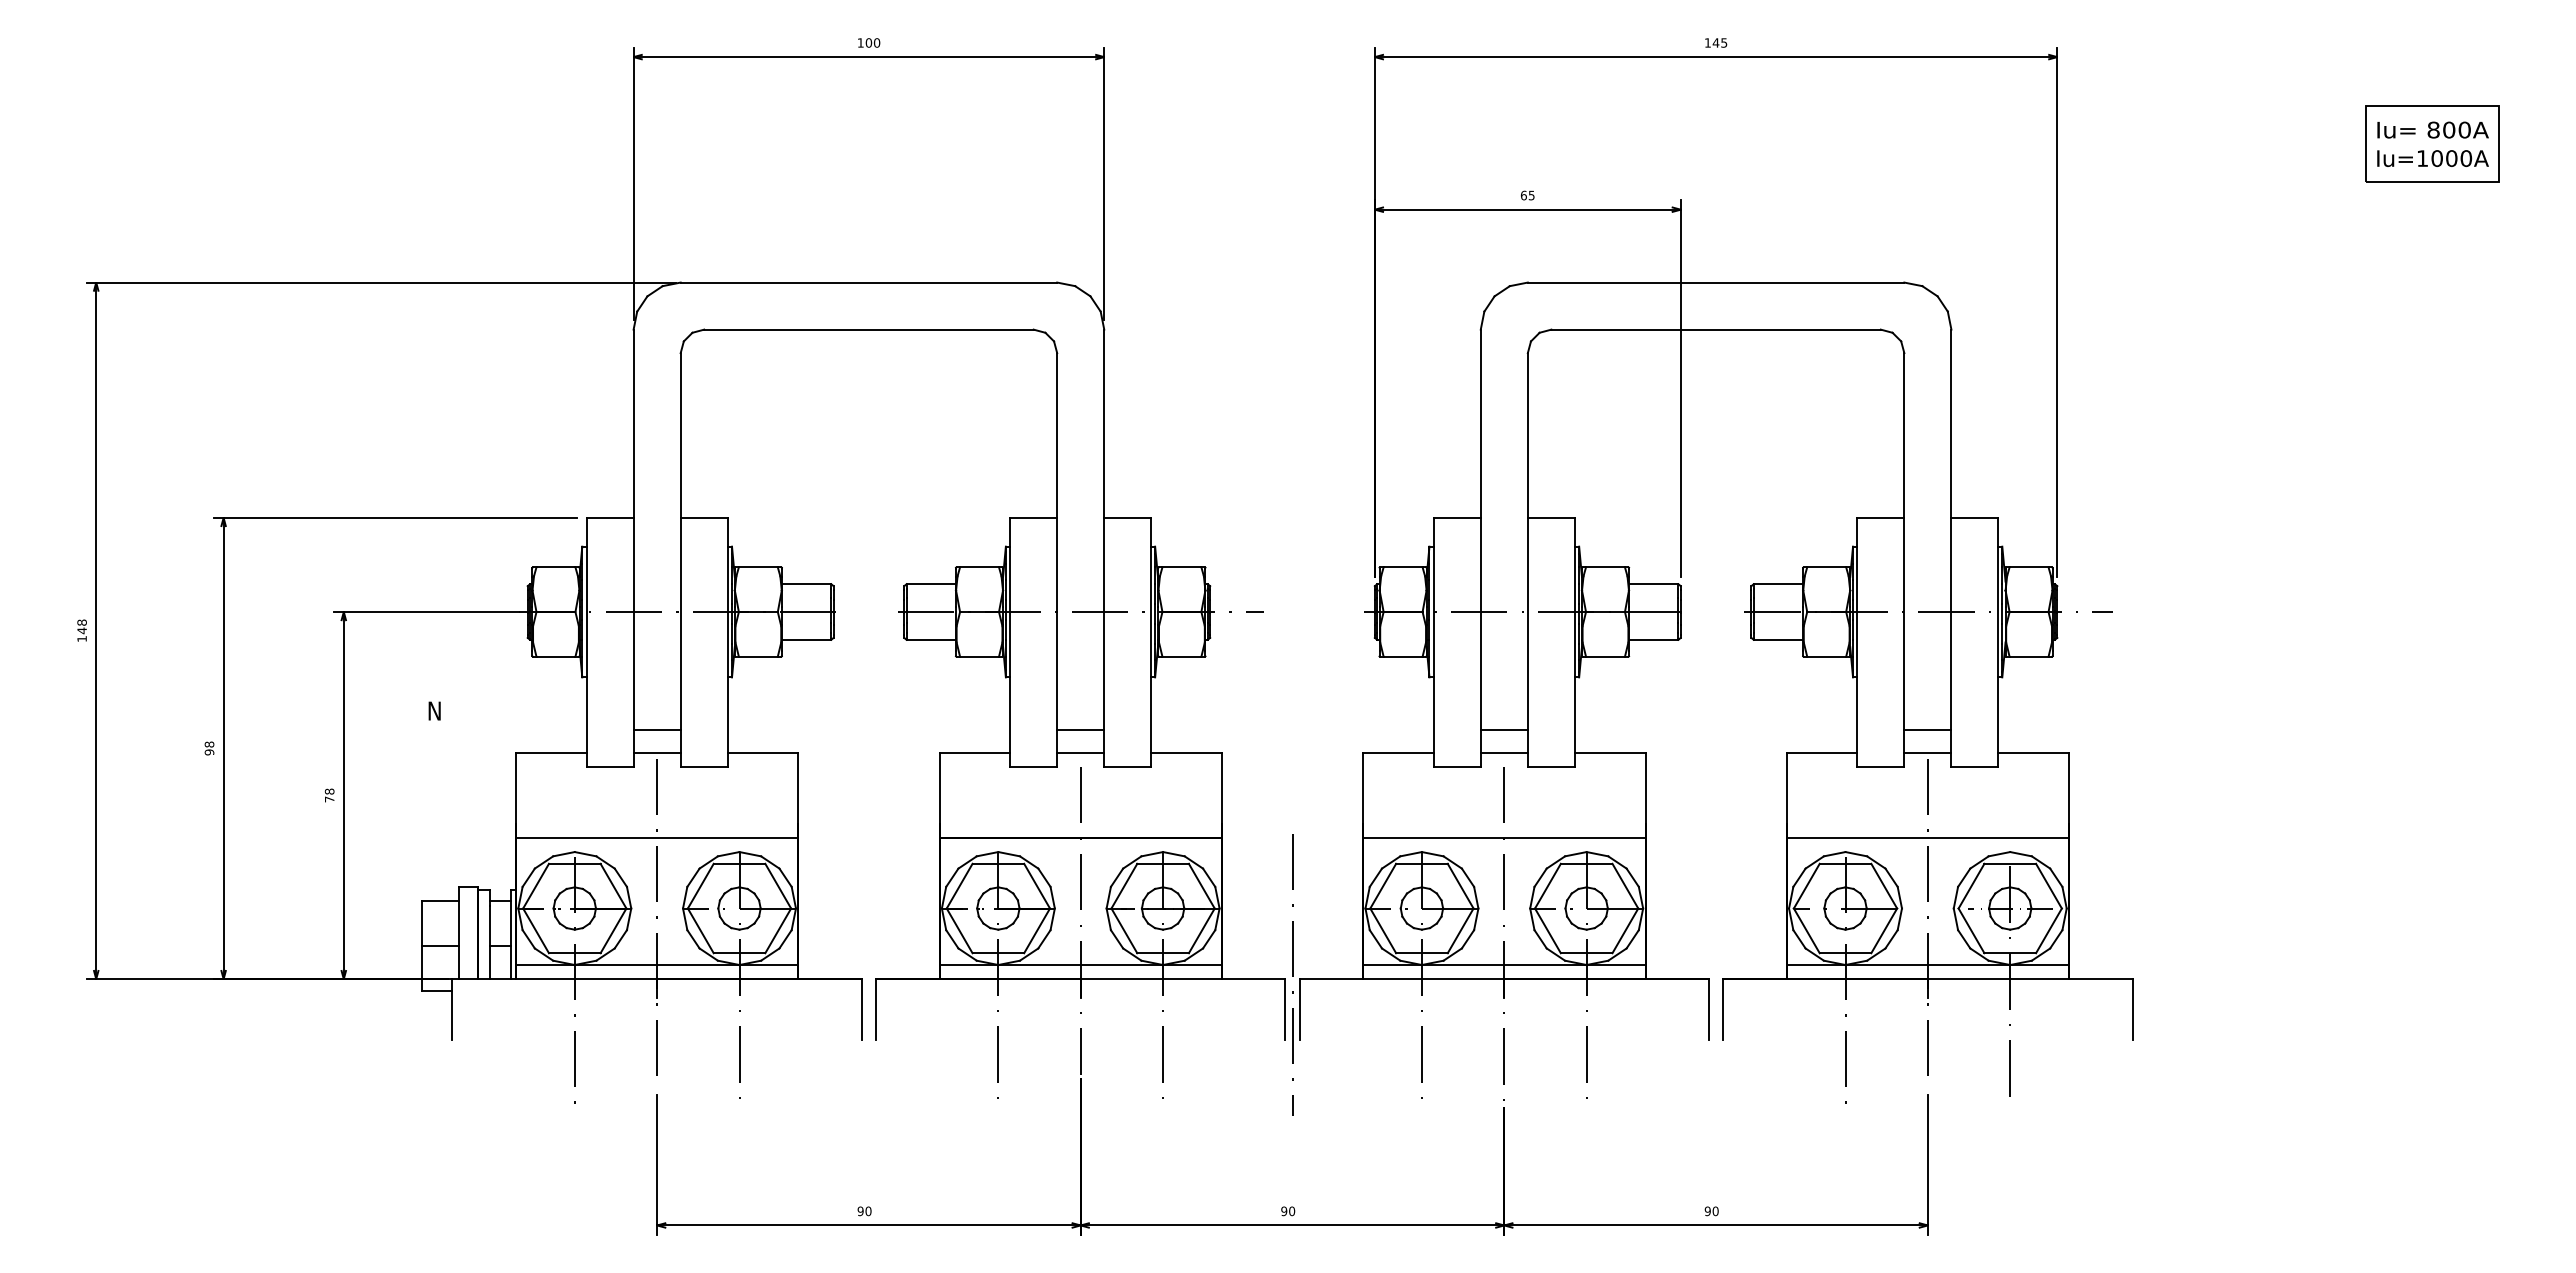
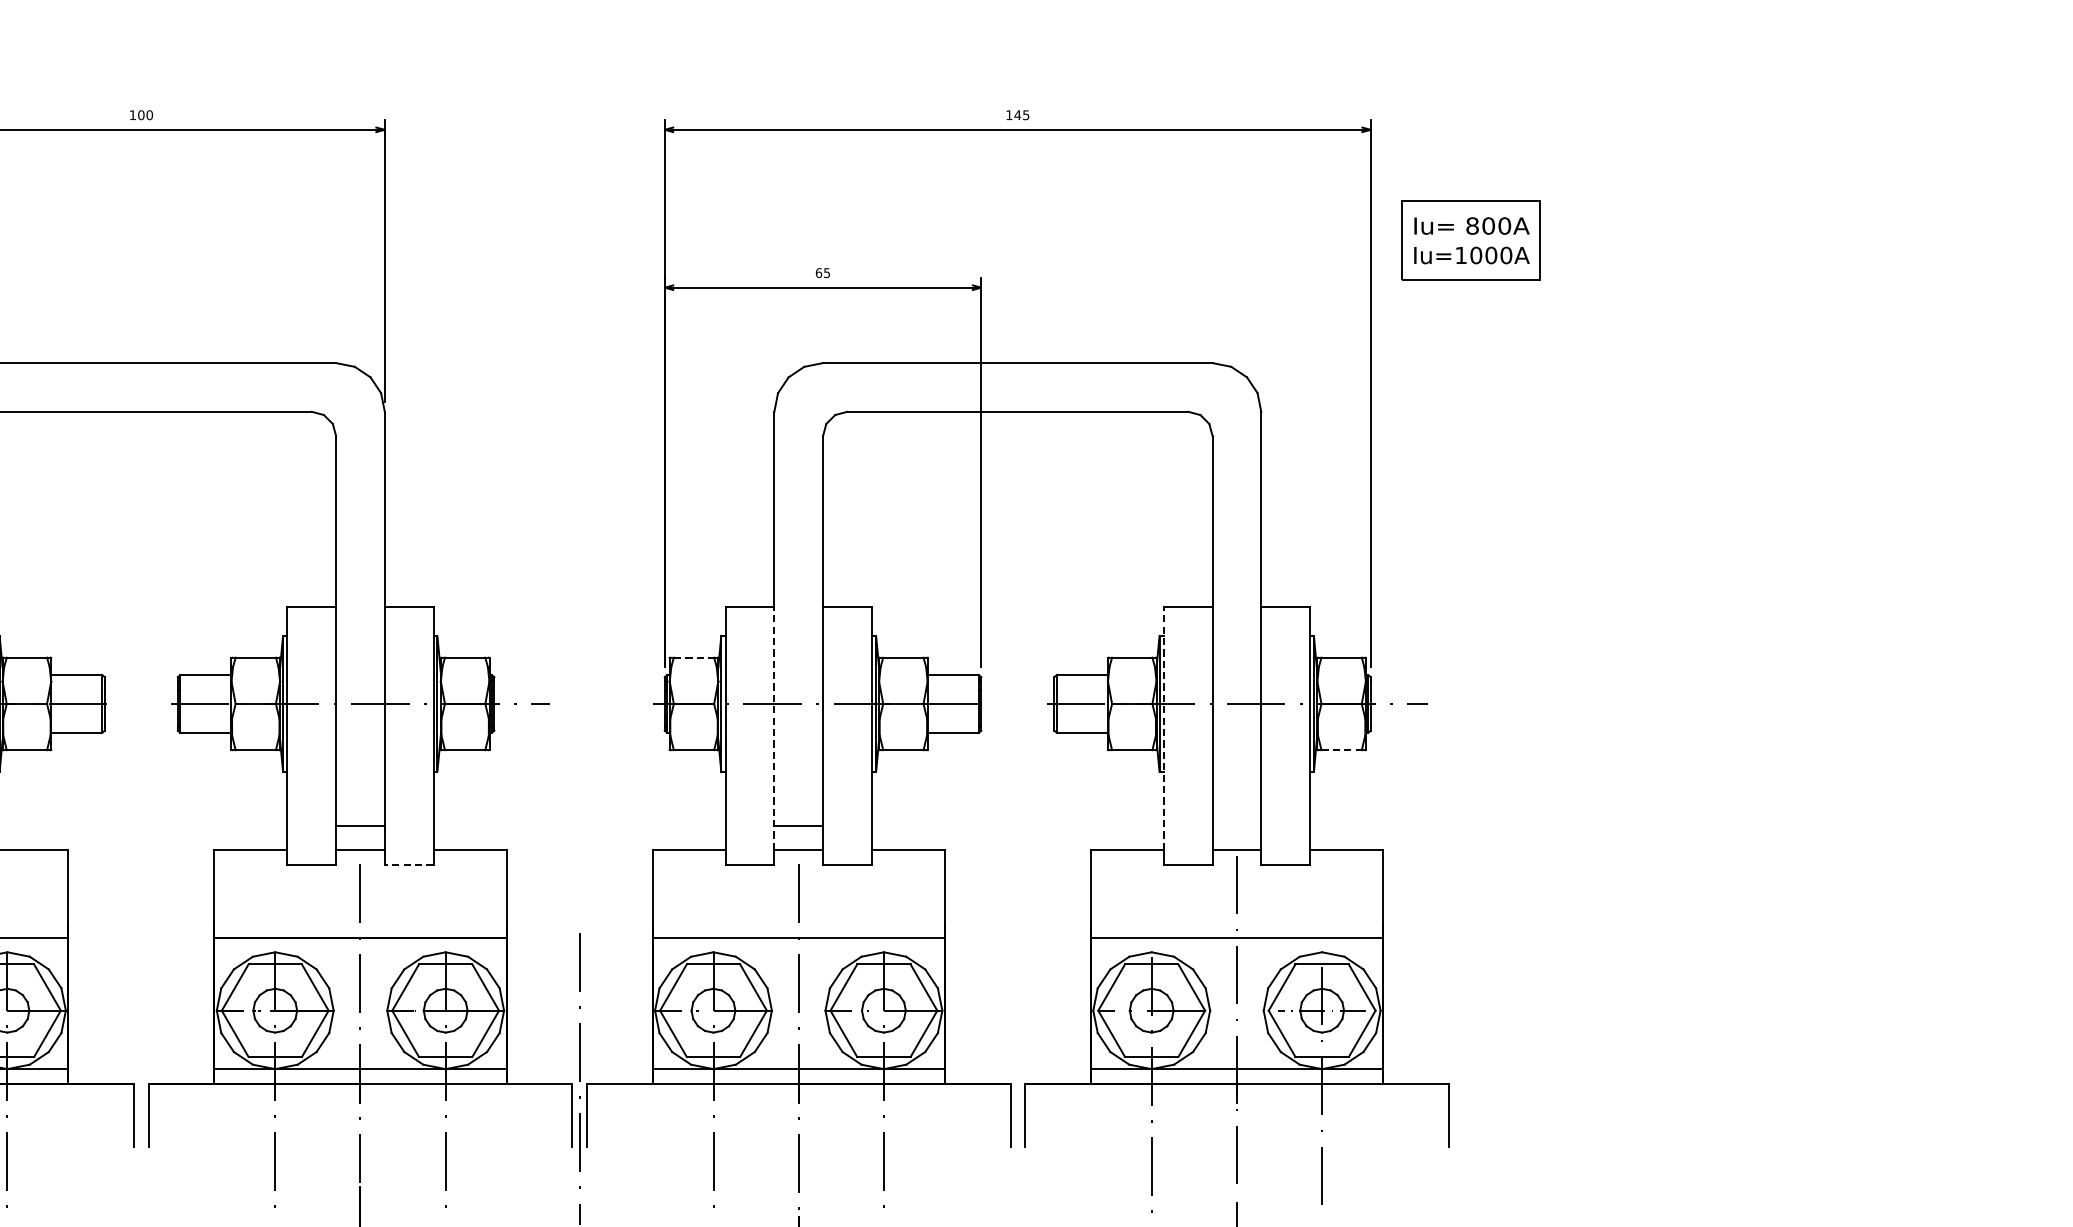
part: (2432, 143) -> (1471, 239), moved
line: (1403, 567) -> (694, 657), solid -> dashed
line: (1480, 635) -> (774, 728), solid -> dashed
line: (1857, 635) -> (1164, 728), solid -> dashed
line: (2029, 656) -> (1342, 749), solid -> dashed
line: (1927, 729) -> (1236, 825), removed
line: (1127, 767) -> (408, 864), solid -> dashed

